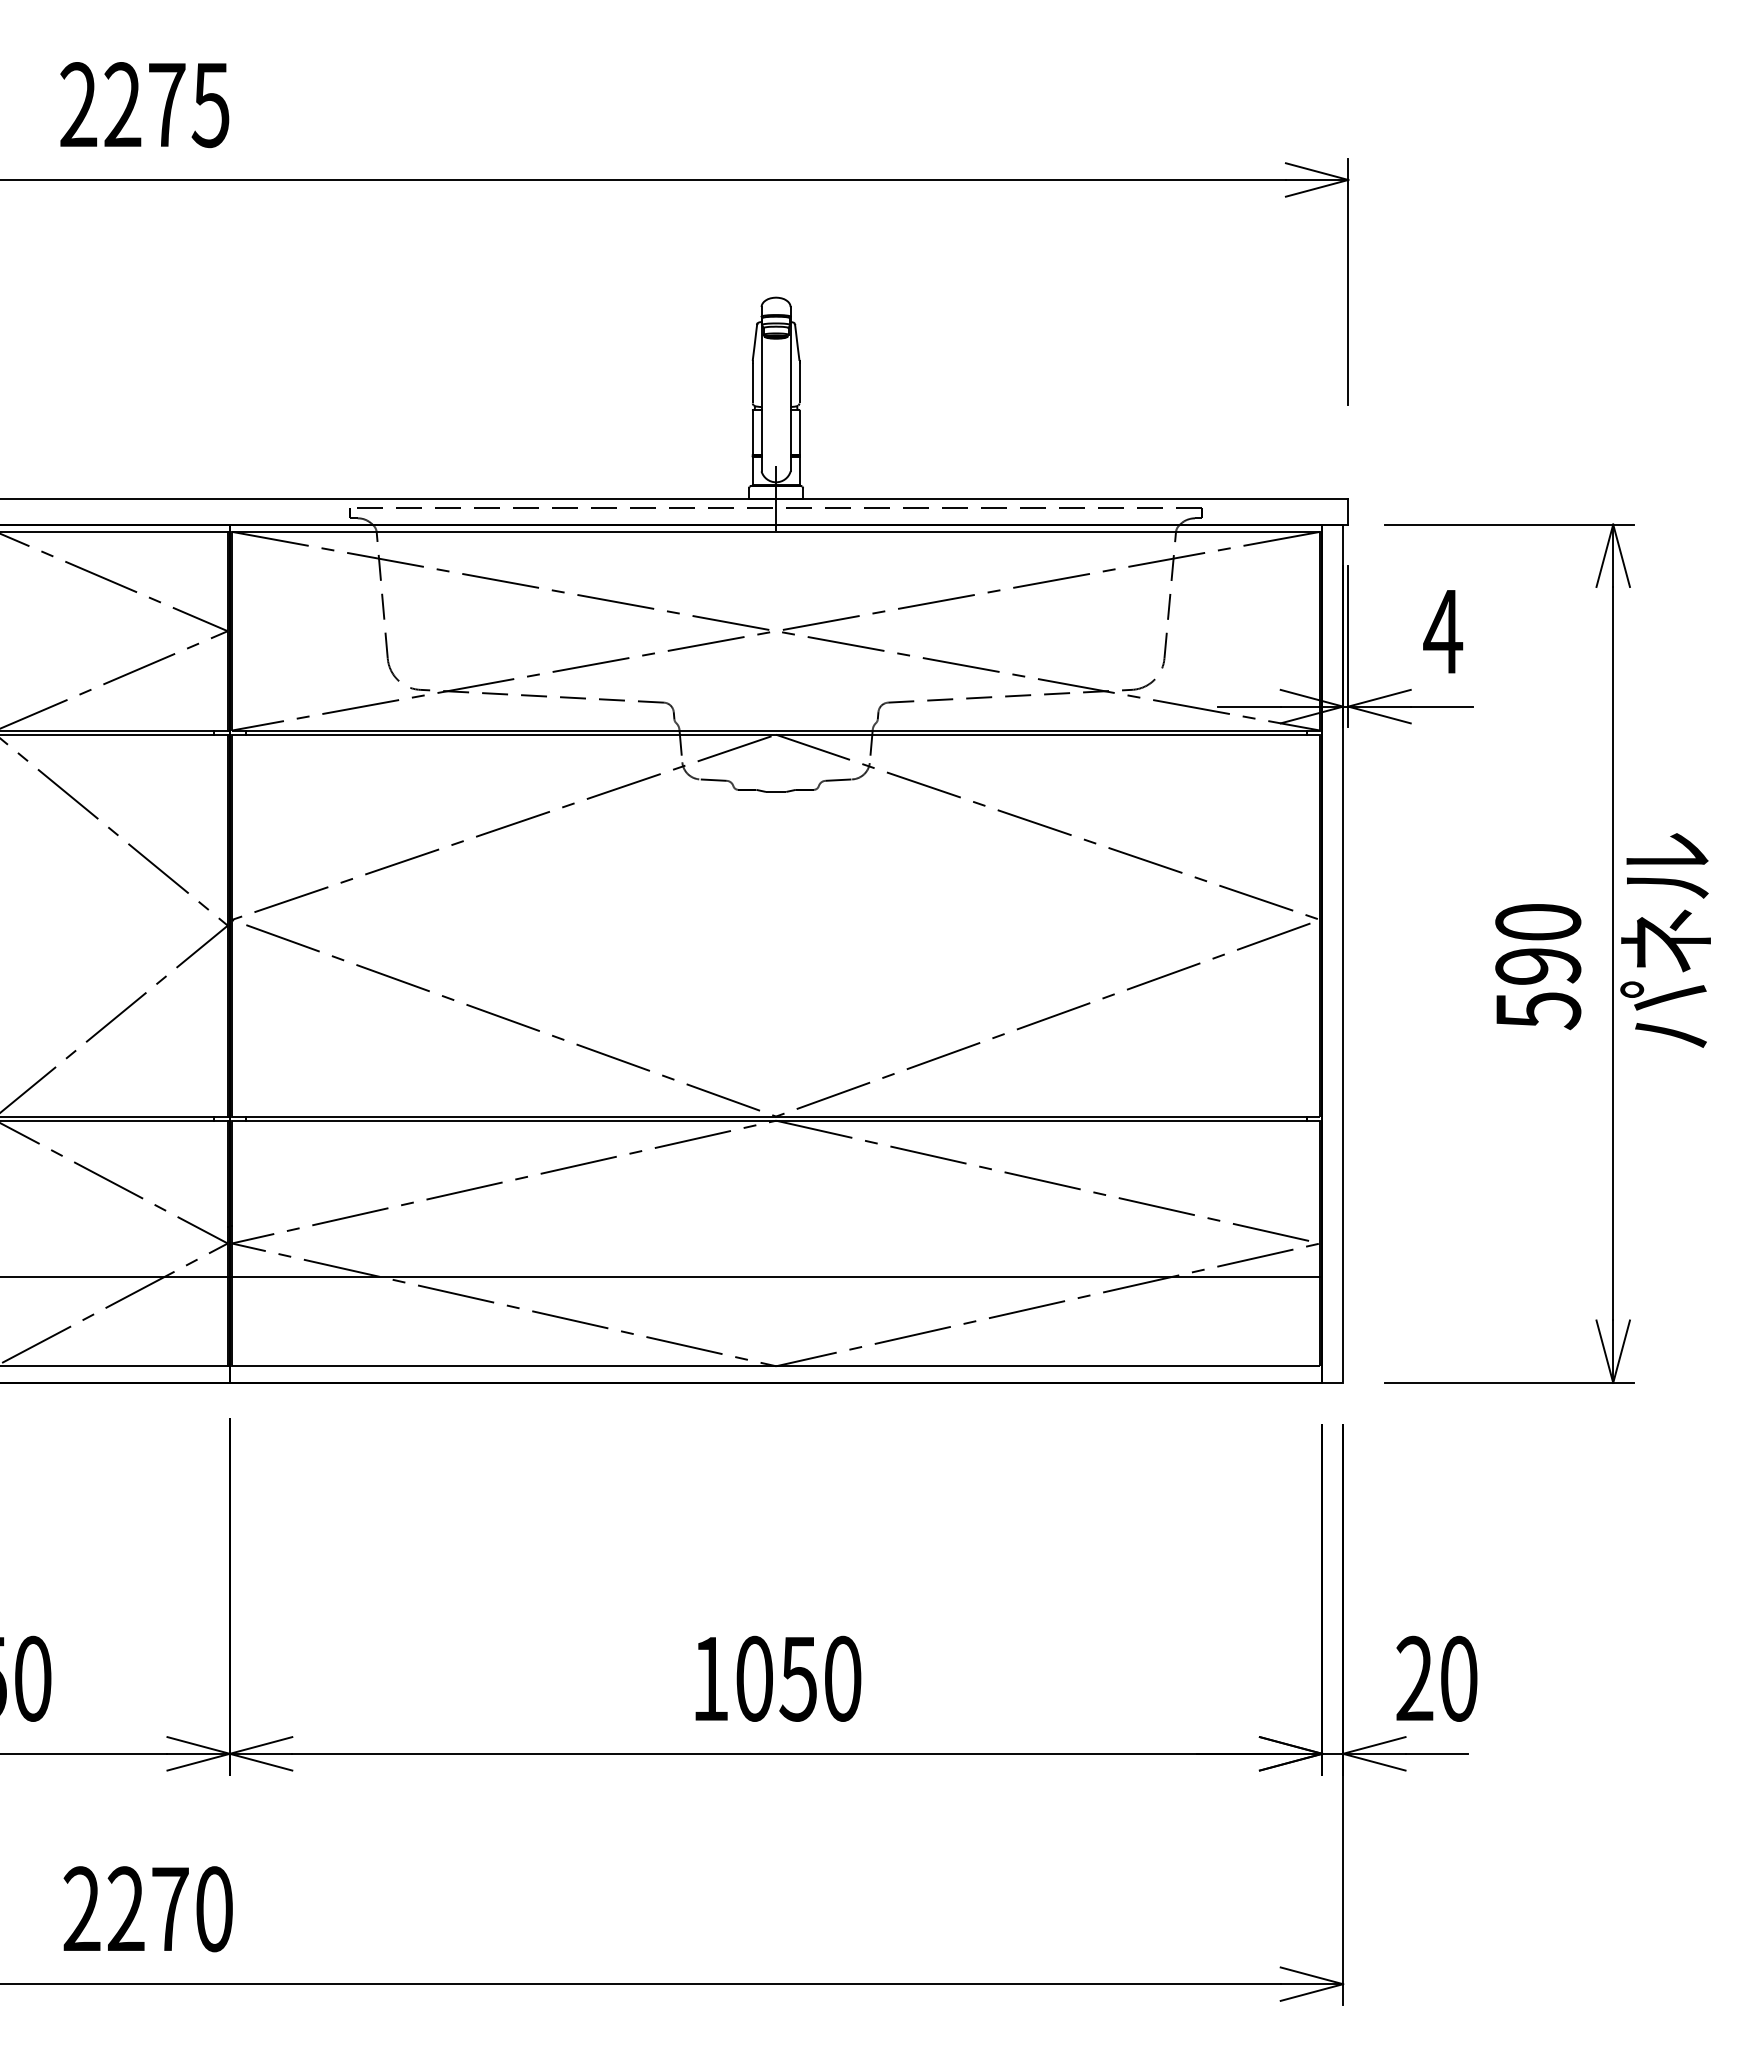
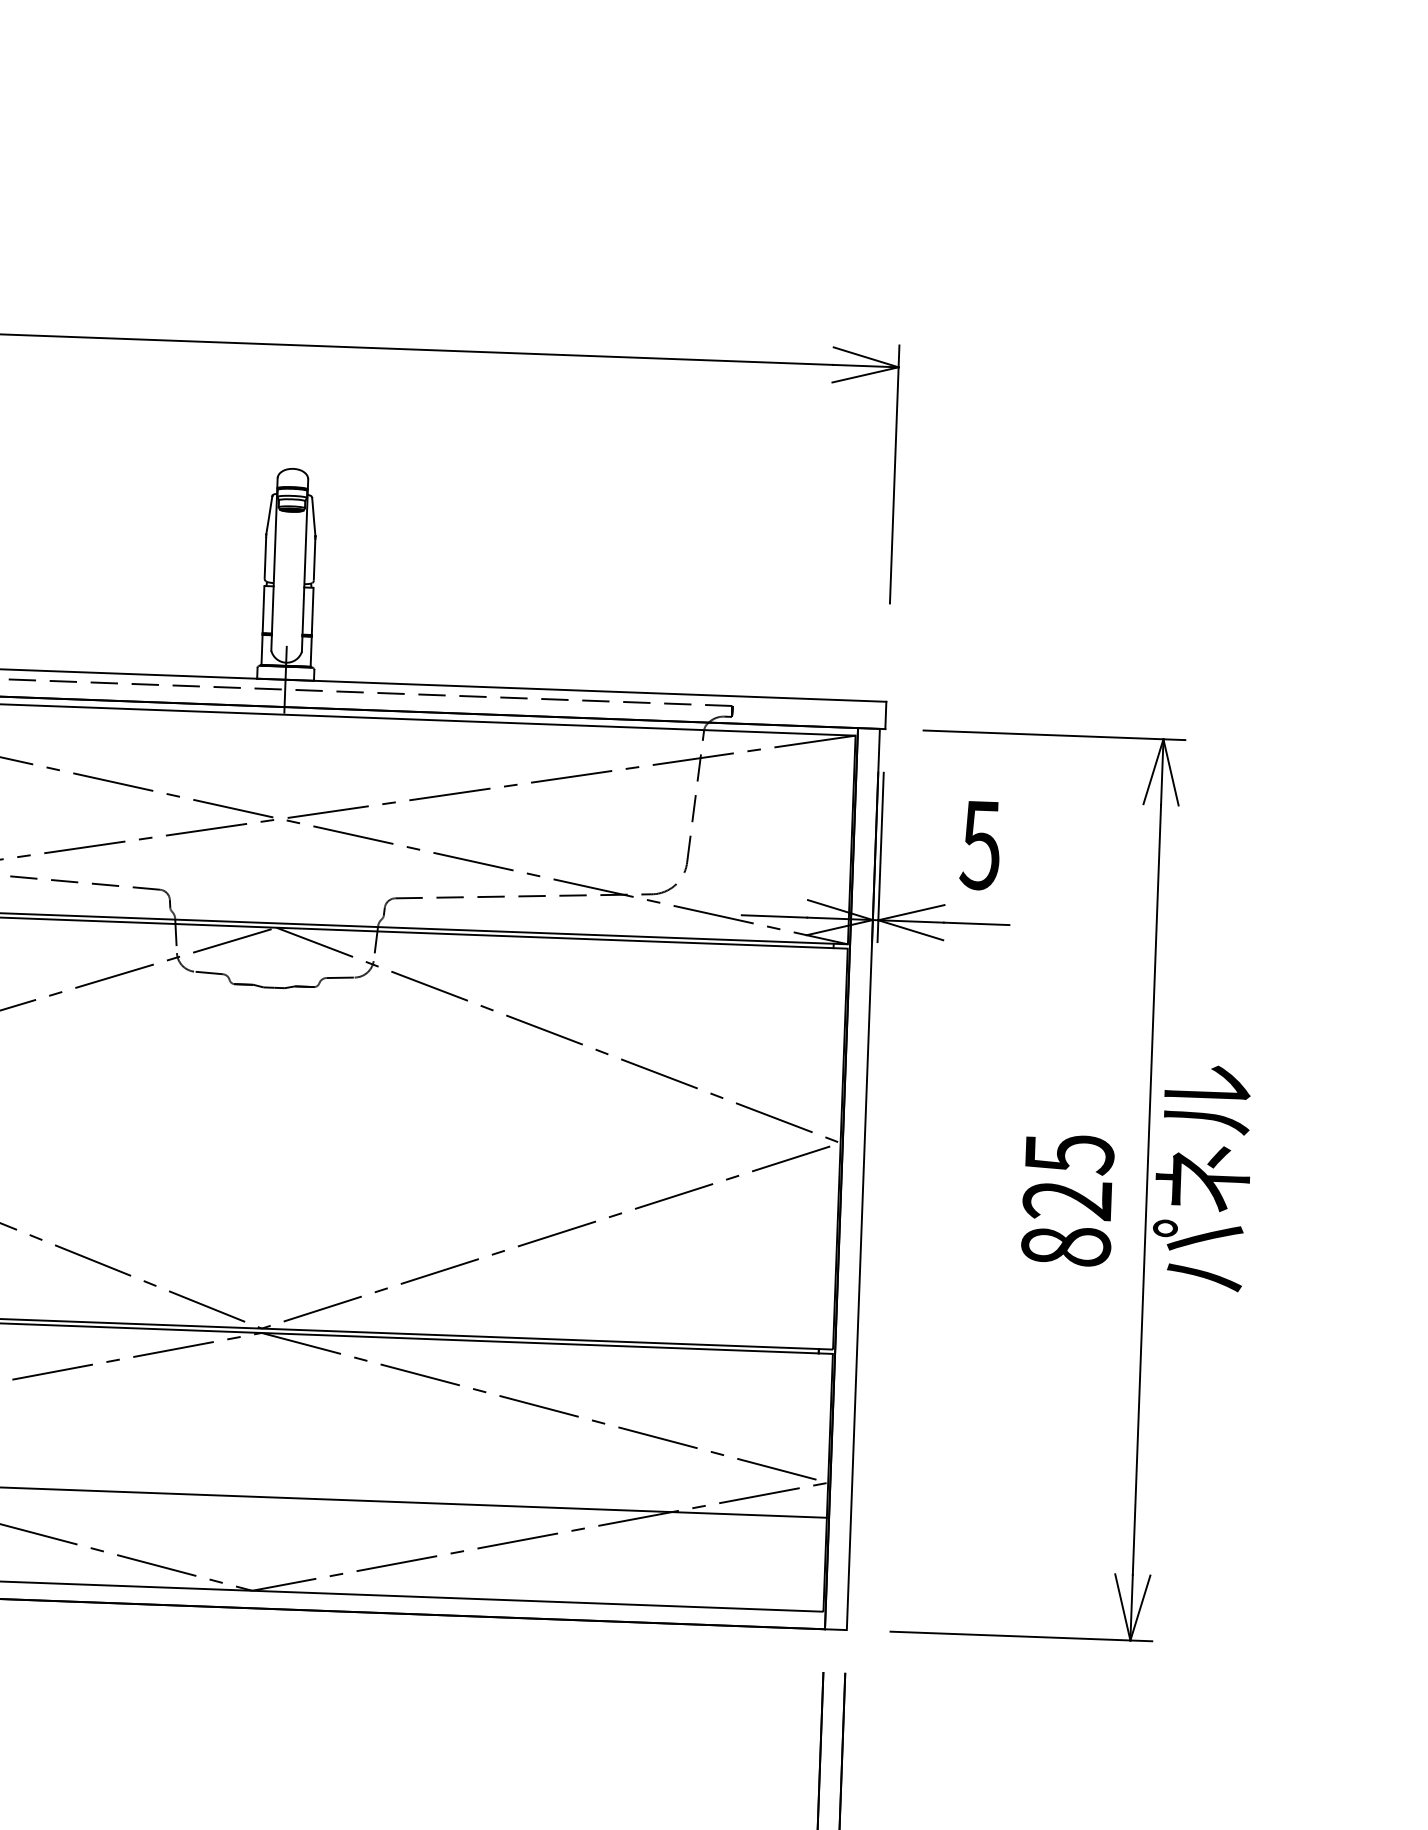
text: (1443, 632) -> (981, 846), 4 -> 5
text: (1538, 967) -> (1067, 1201), 590 -> 825

